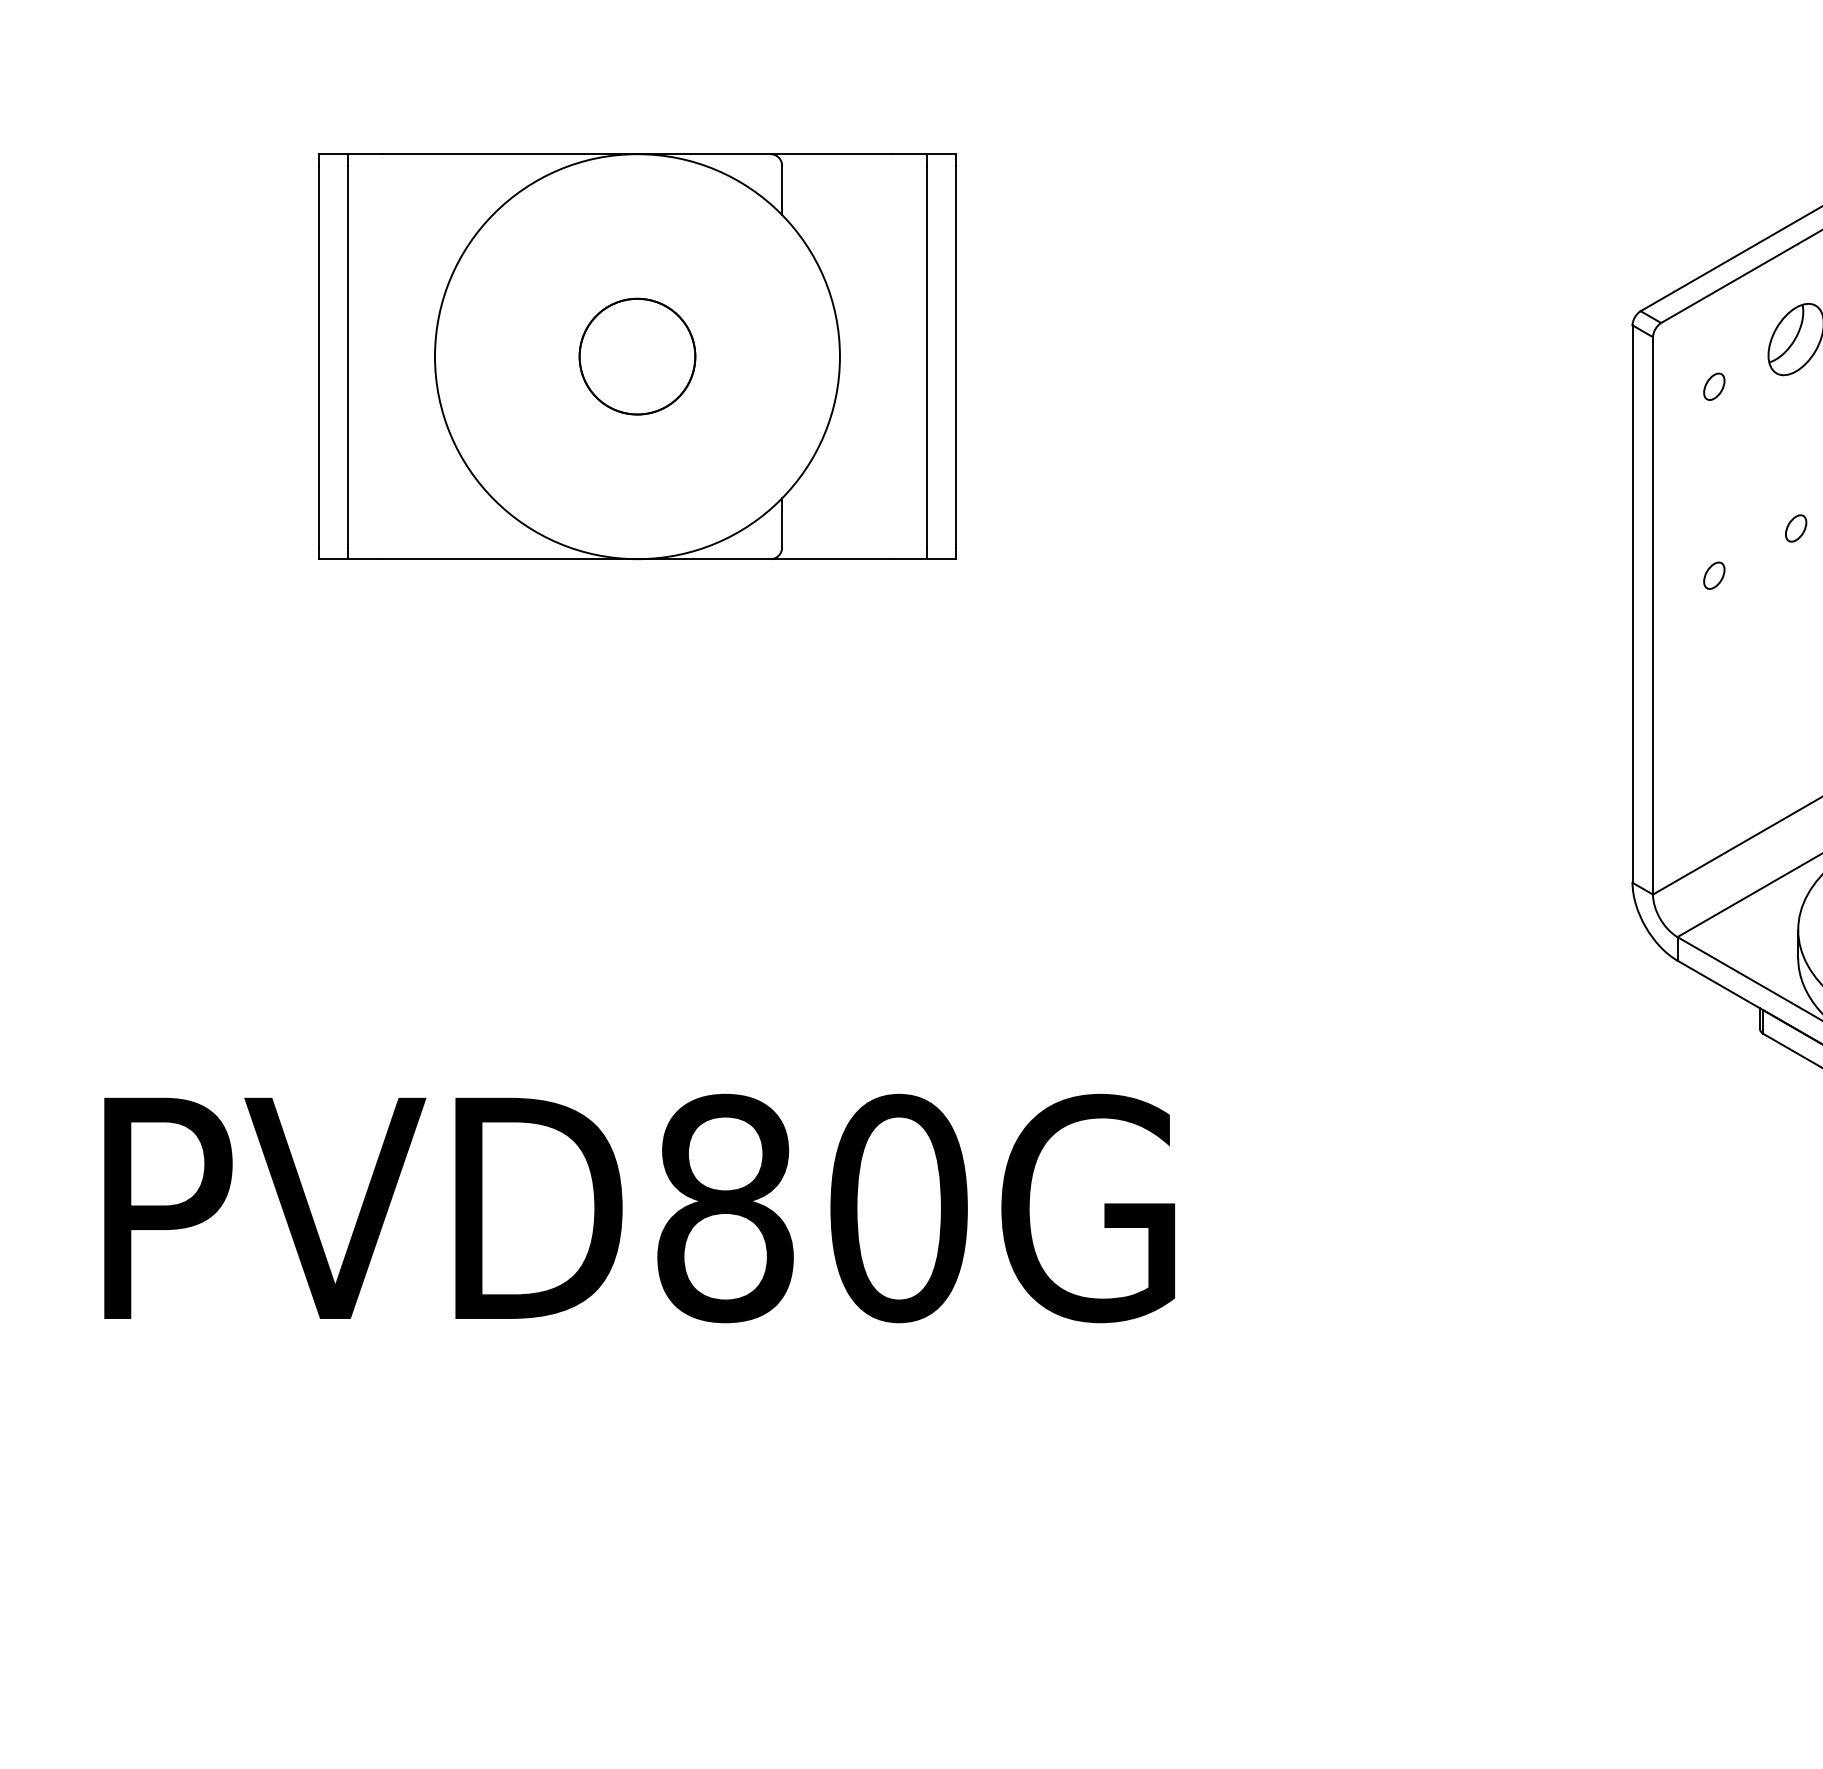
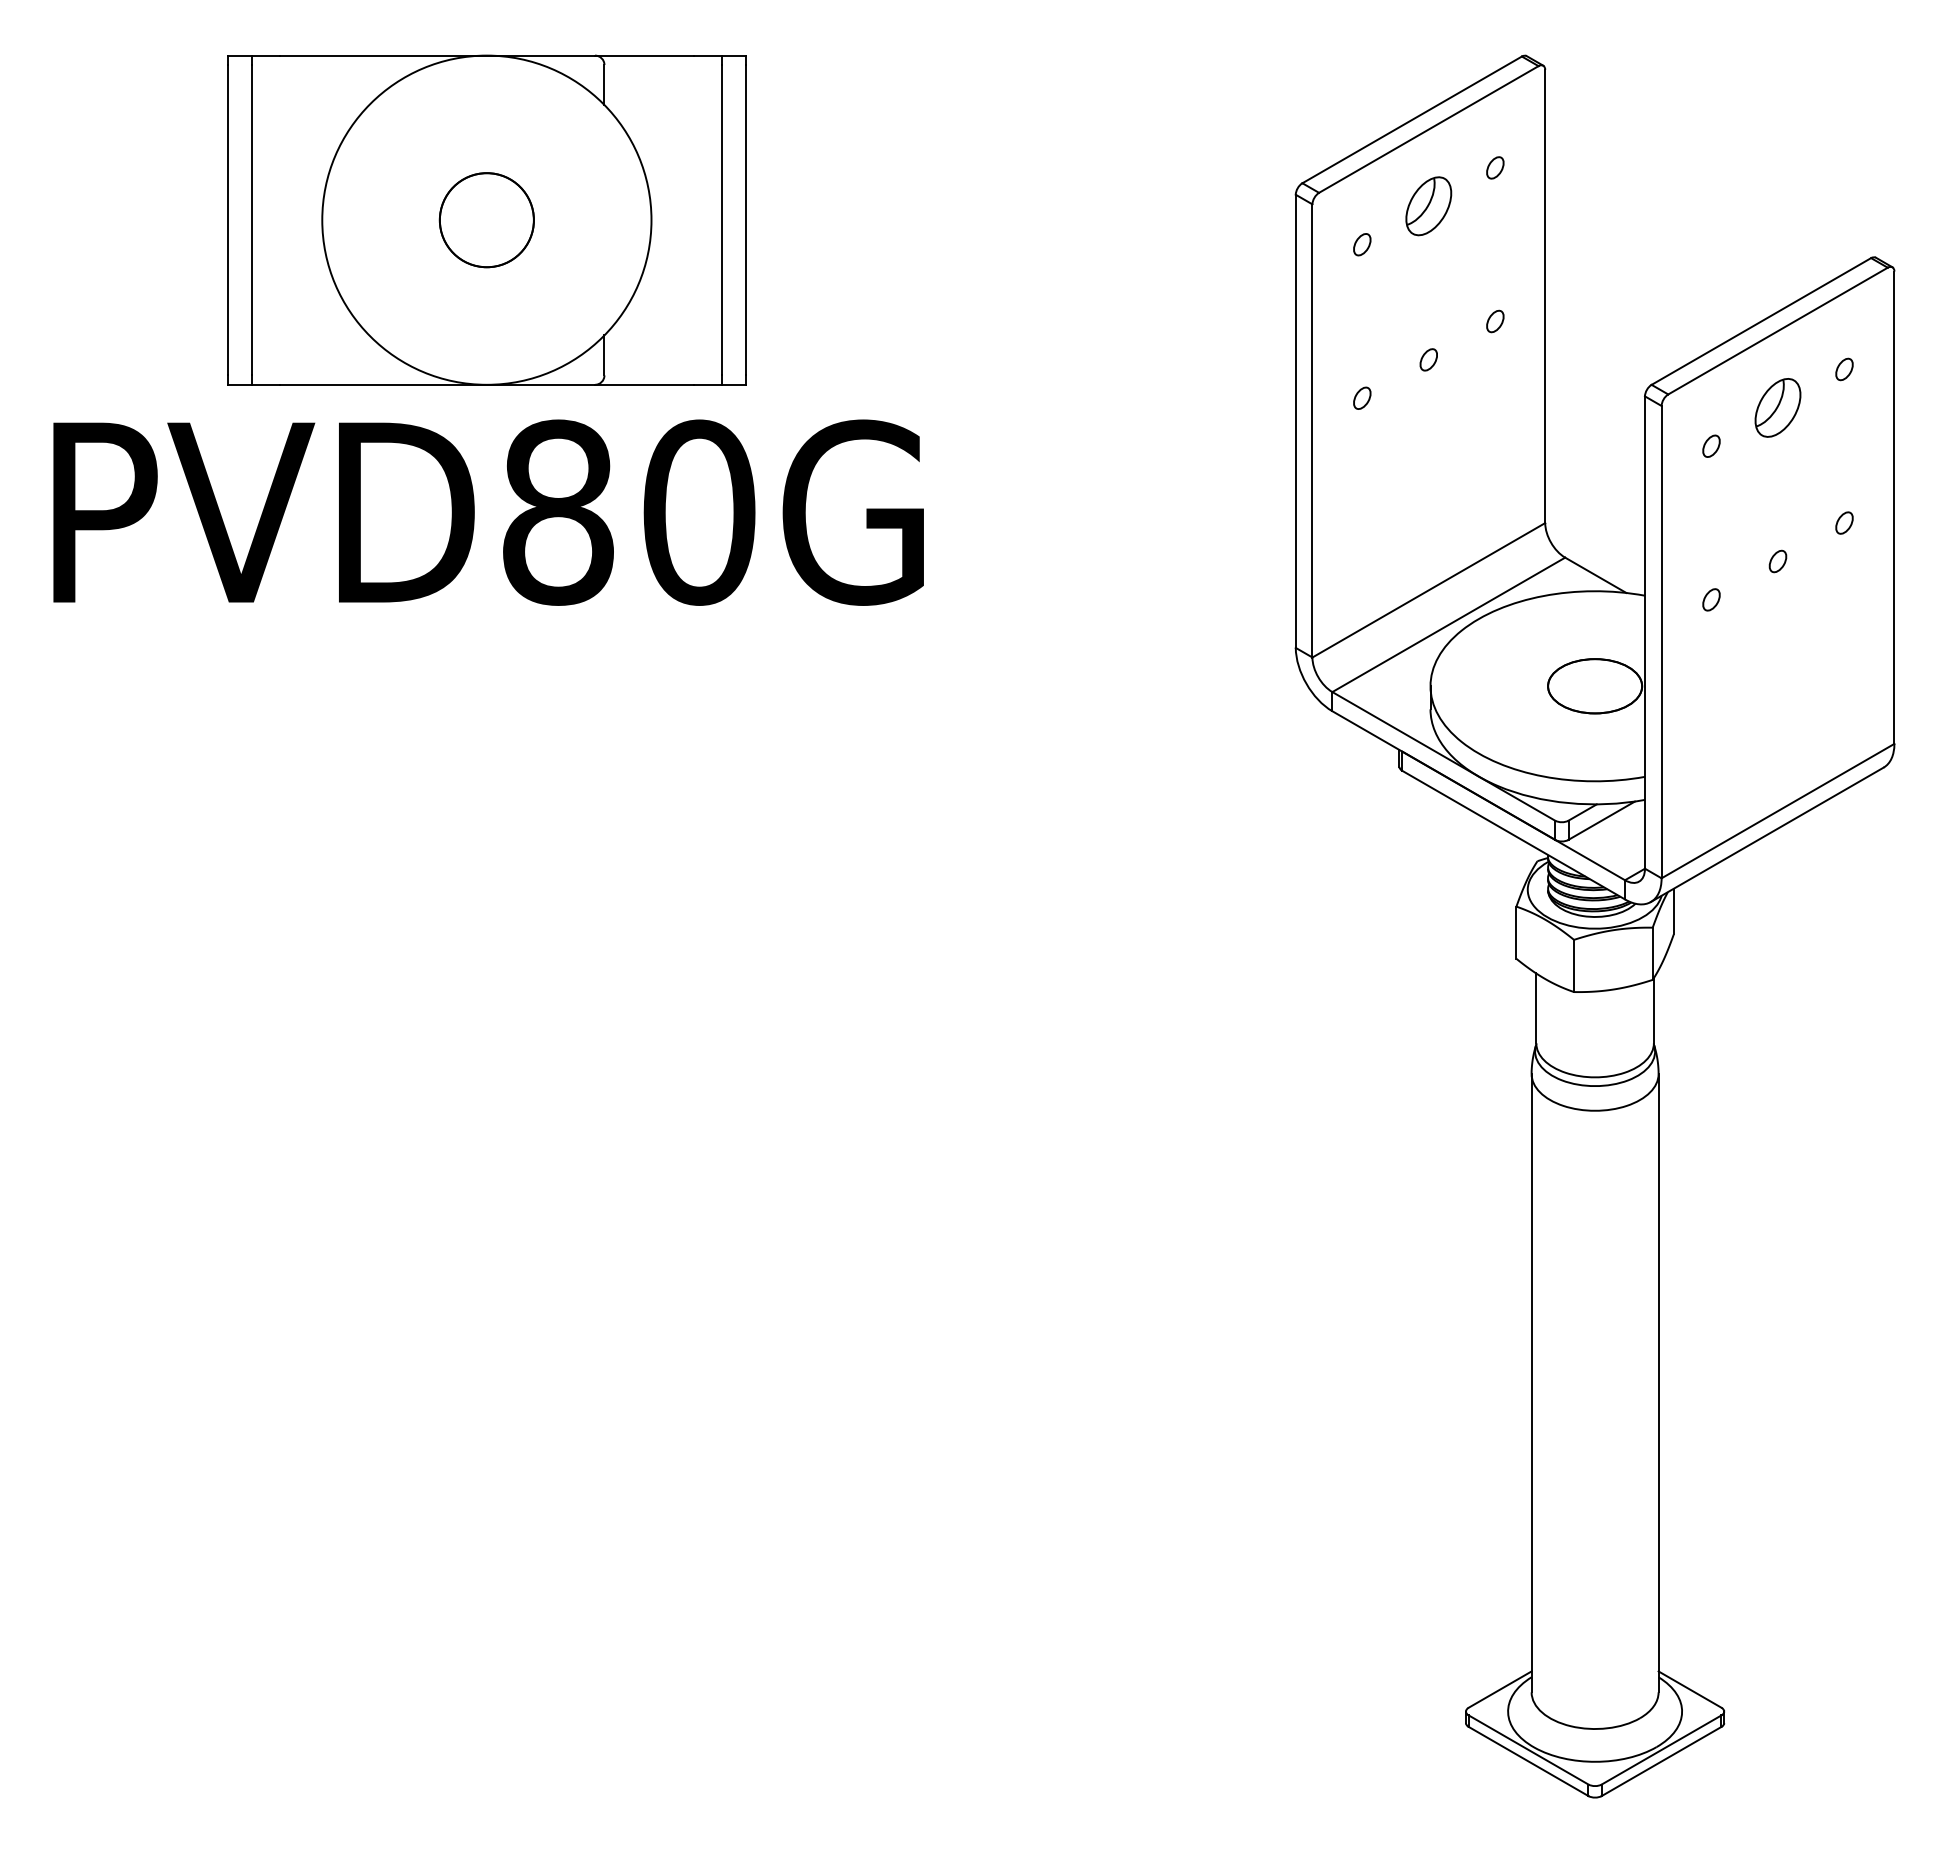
text: (639, 1208) -> (488, 512), moved

